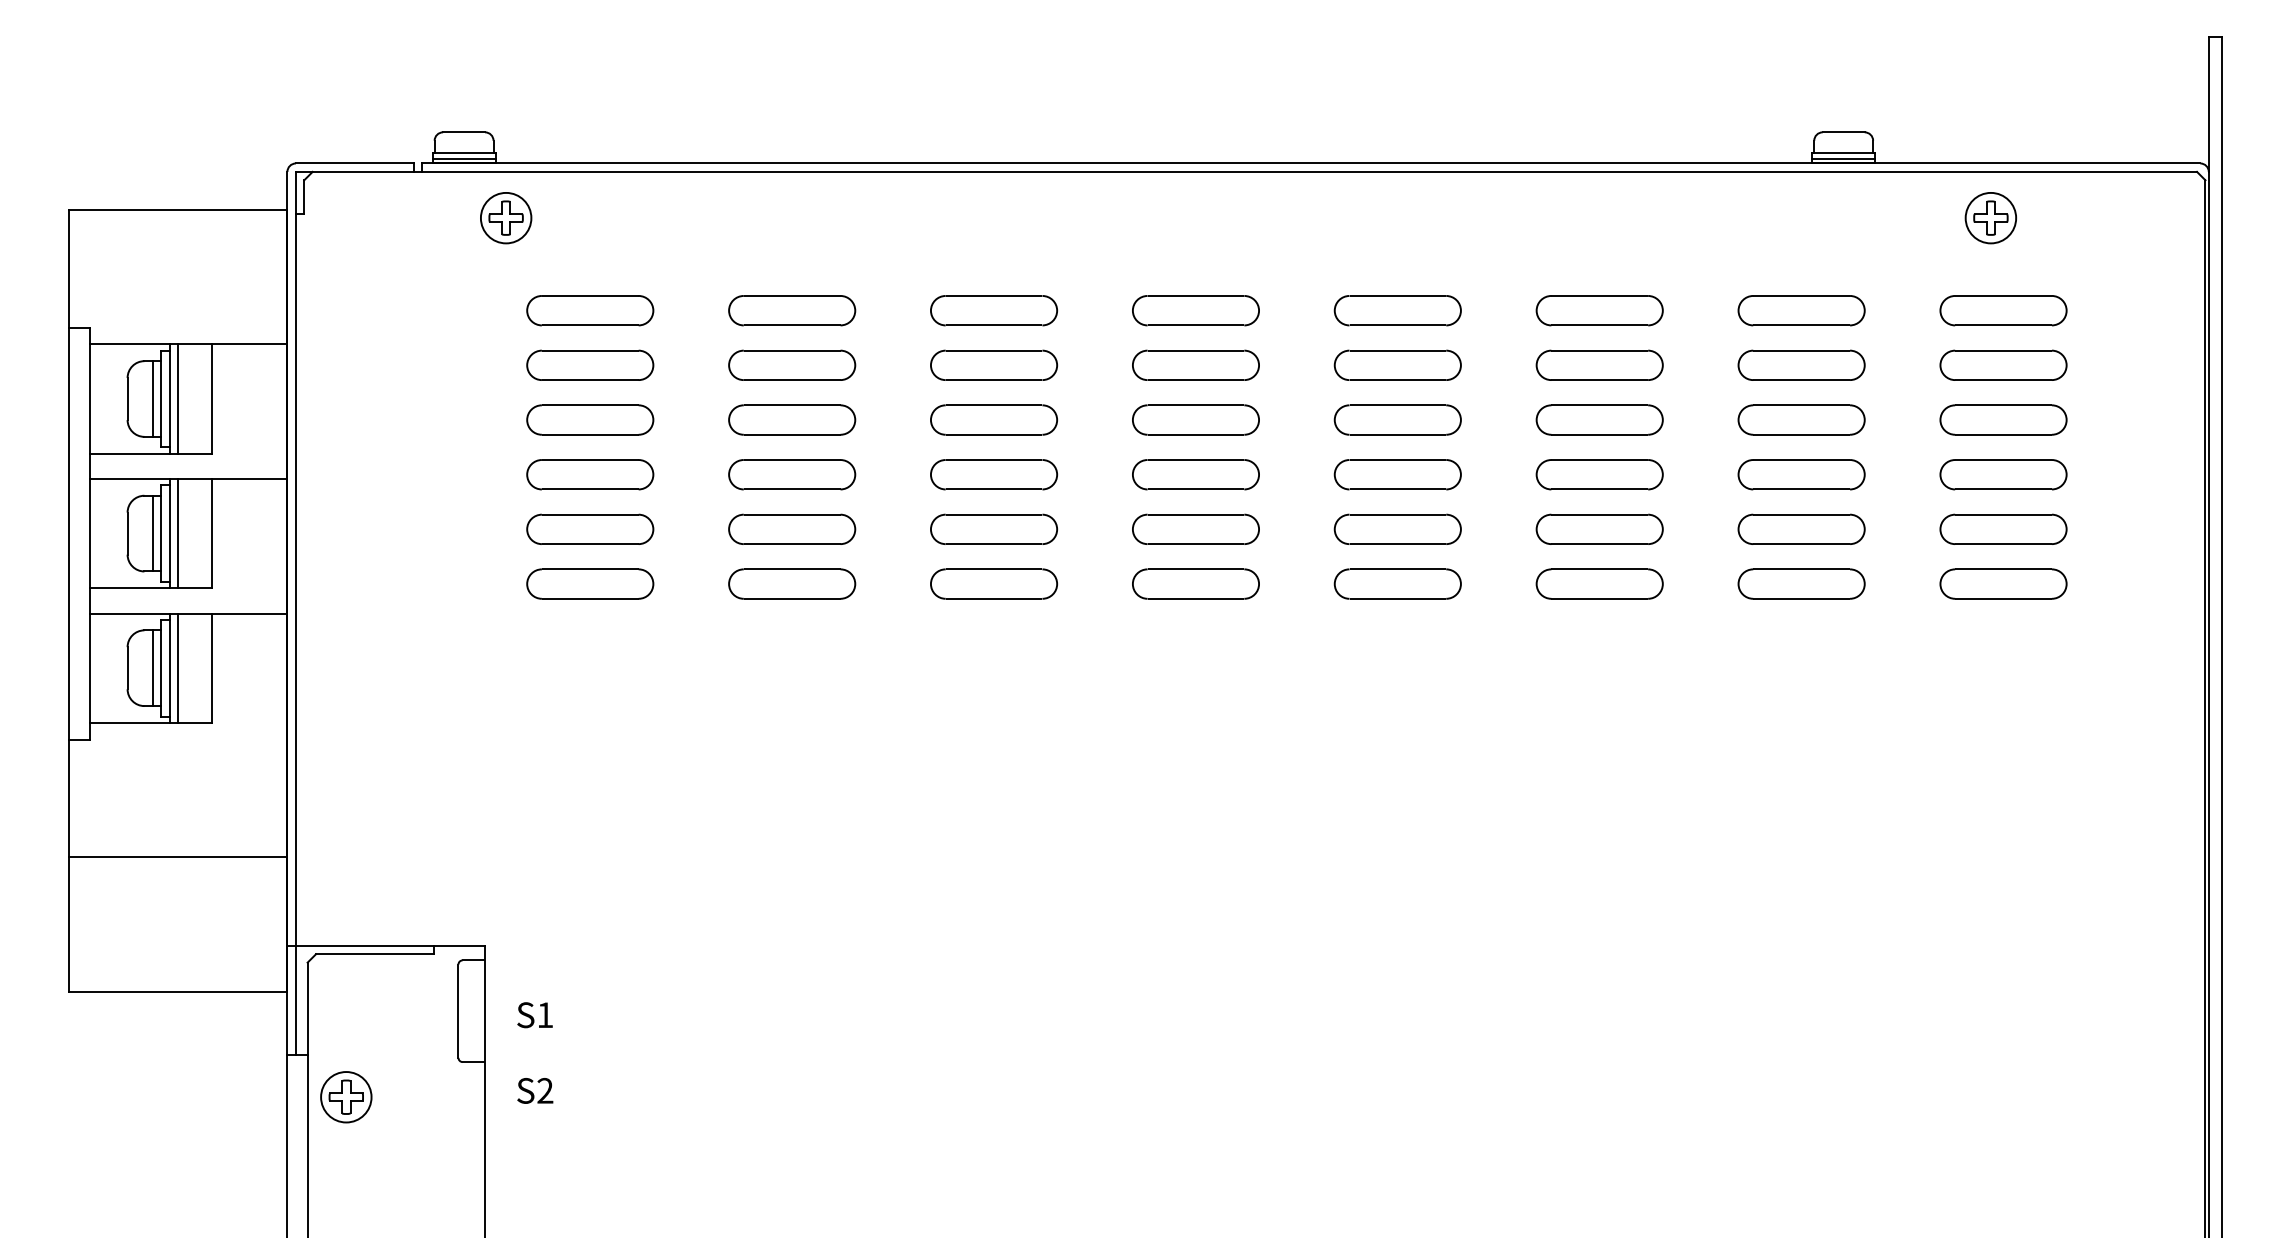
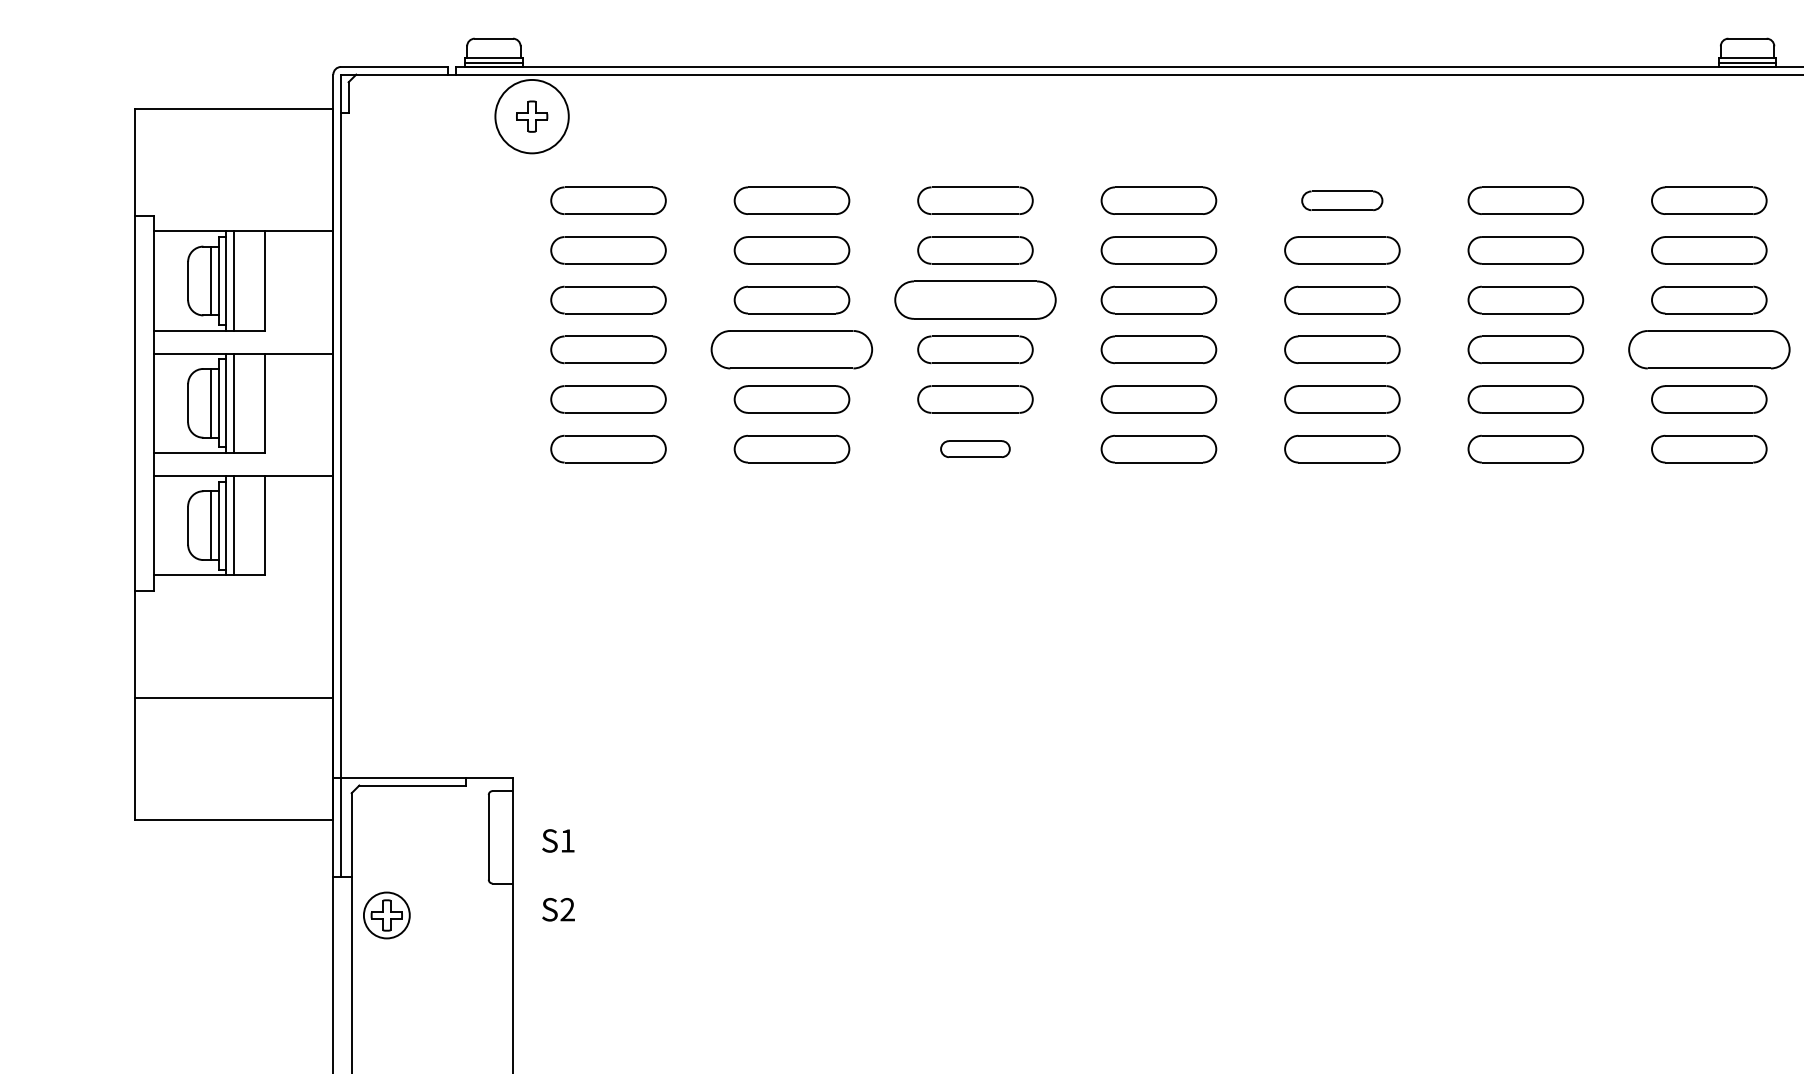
circle: (505, 217) -> (531, 116), size x1.6
part: (1397, 310) -> (1342, 200), size x0.7
part: (993, 419) -> (974, 299), size x1.4
part: (792, 474) -> (792, 349), size x1.4
part: (1801, 474) -> (1709, 349), size x1.4
part: (993, 583) -> (974, 448), size x0.6

